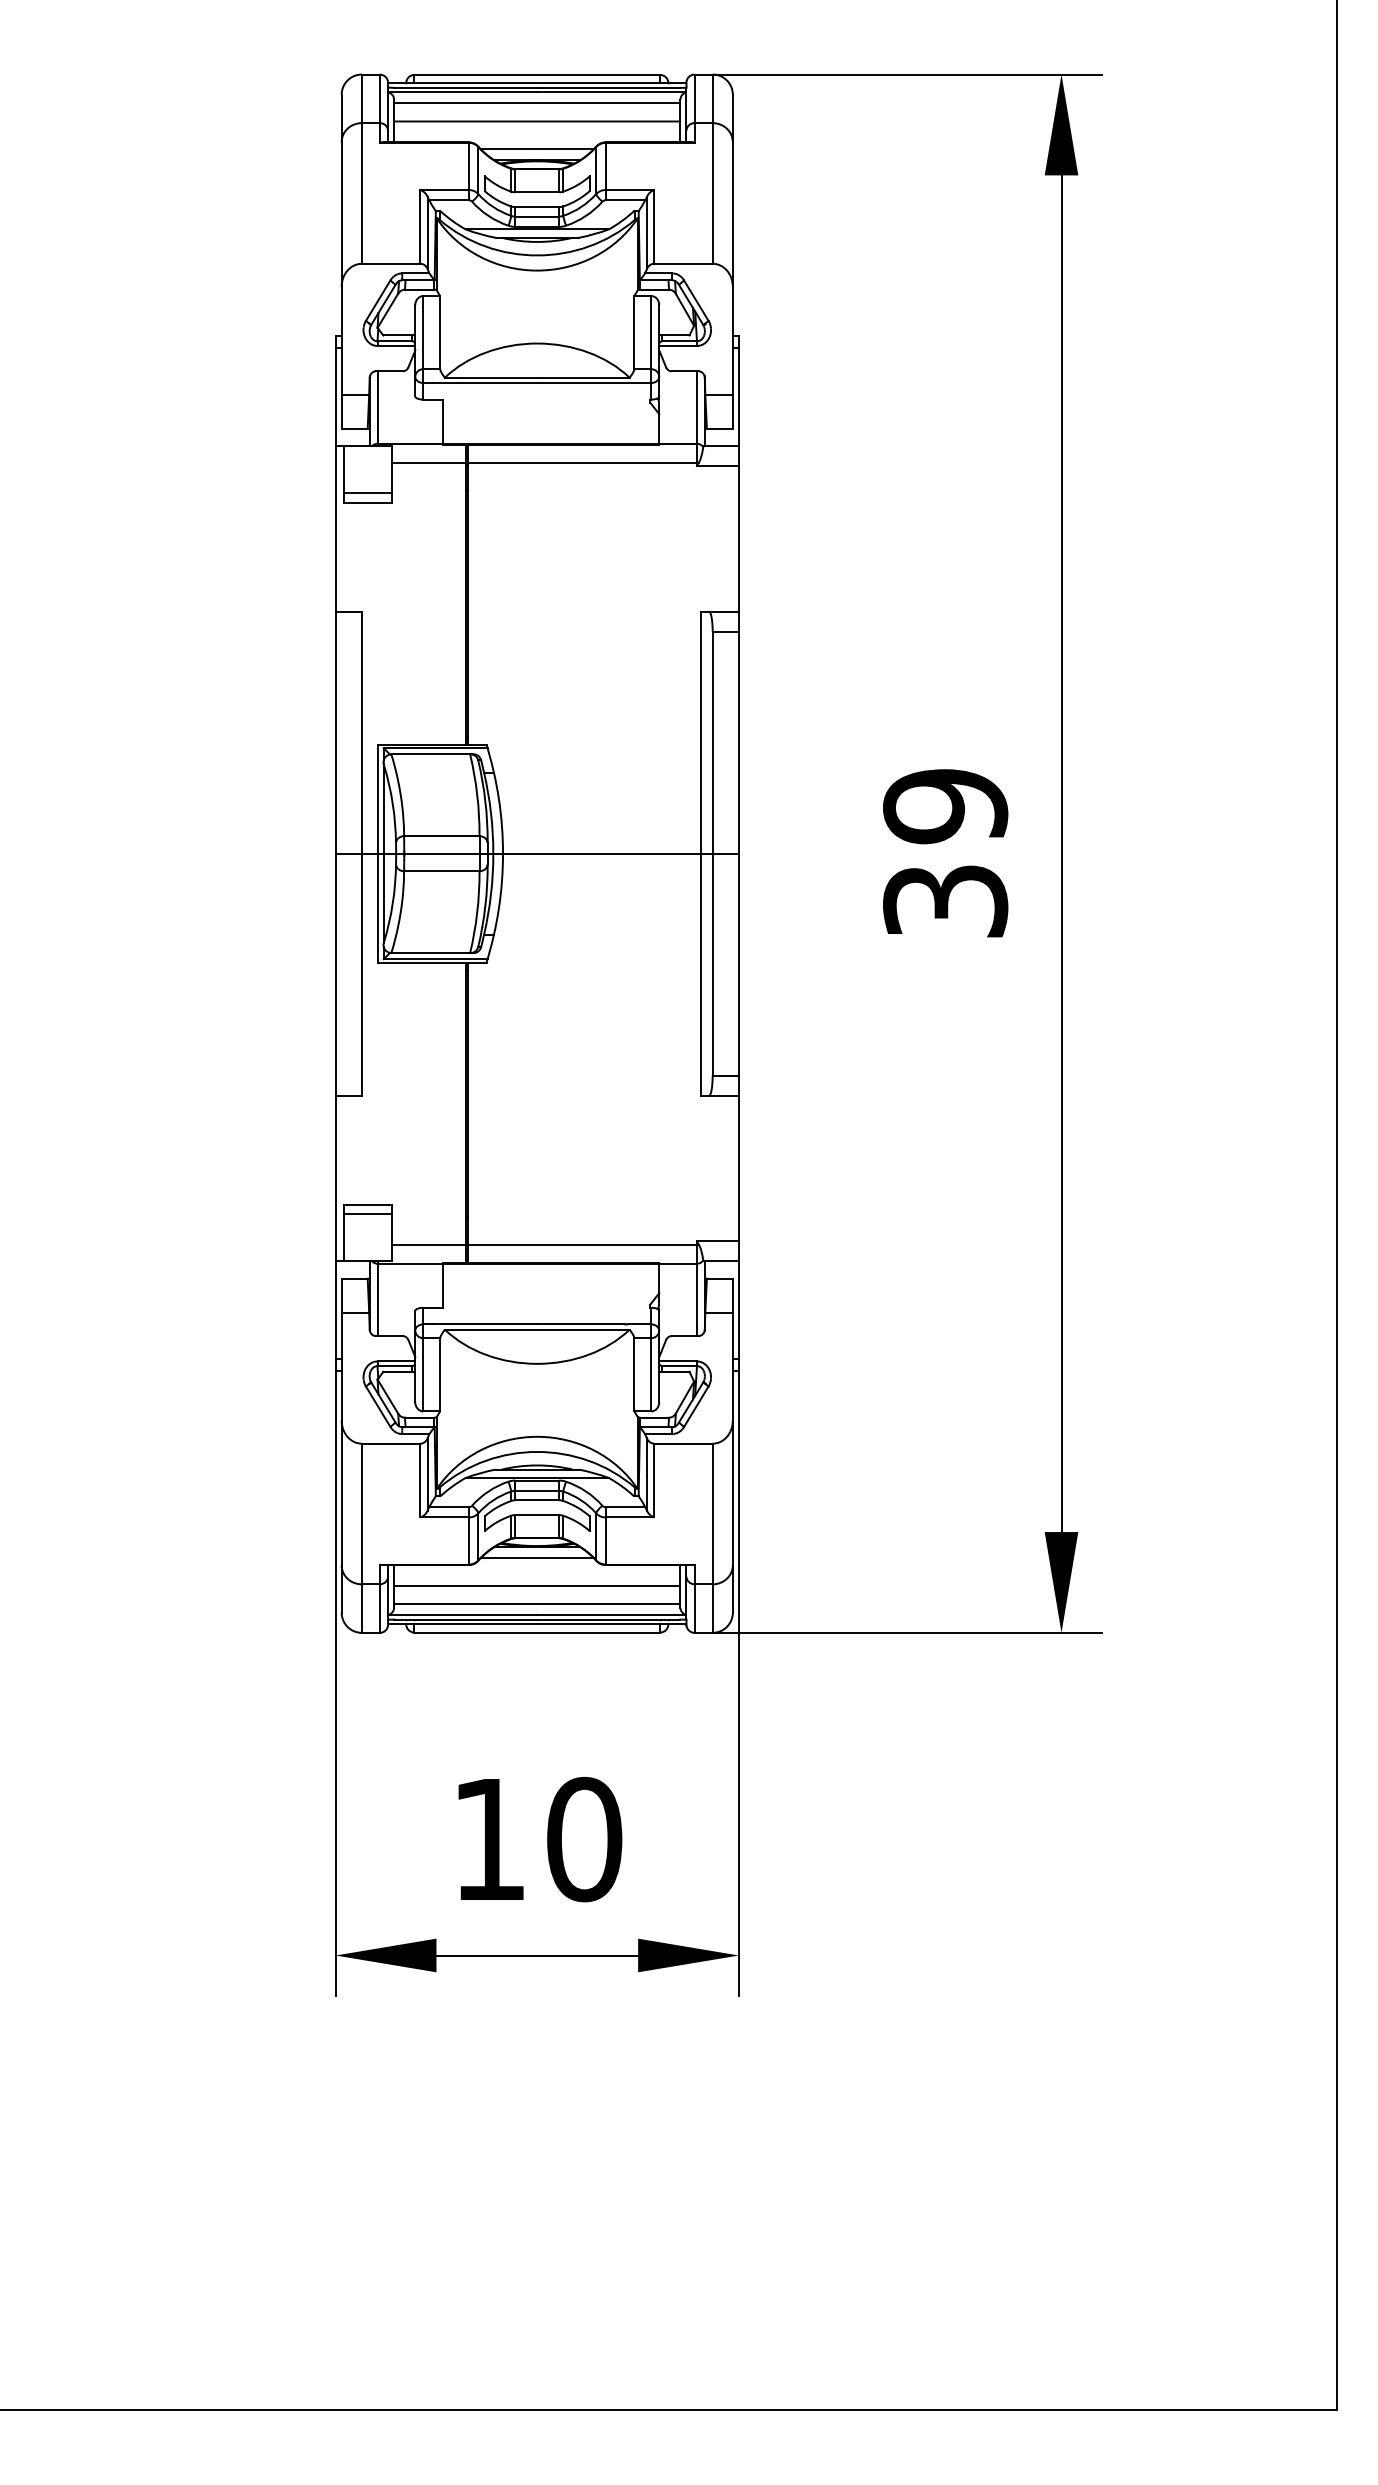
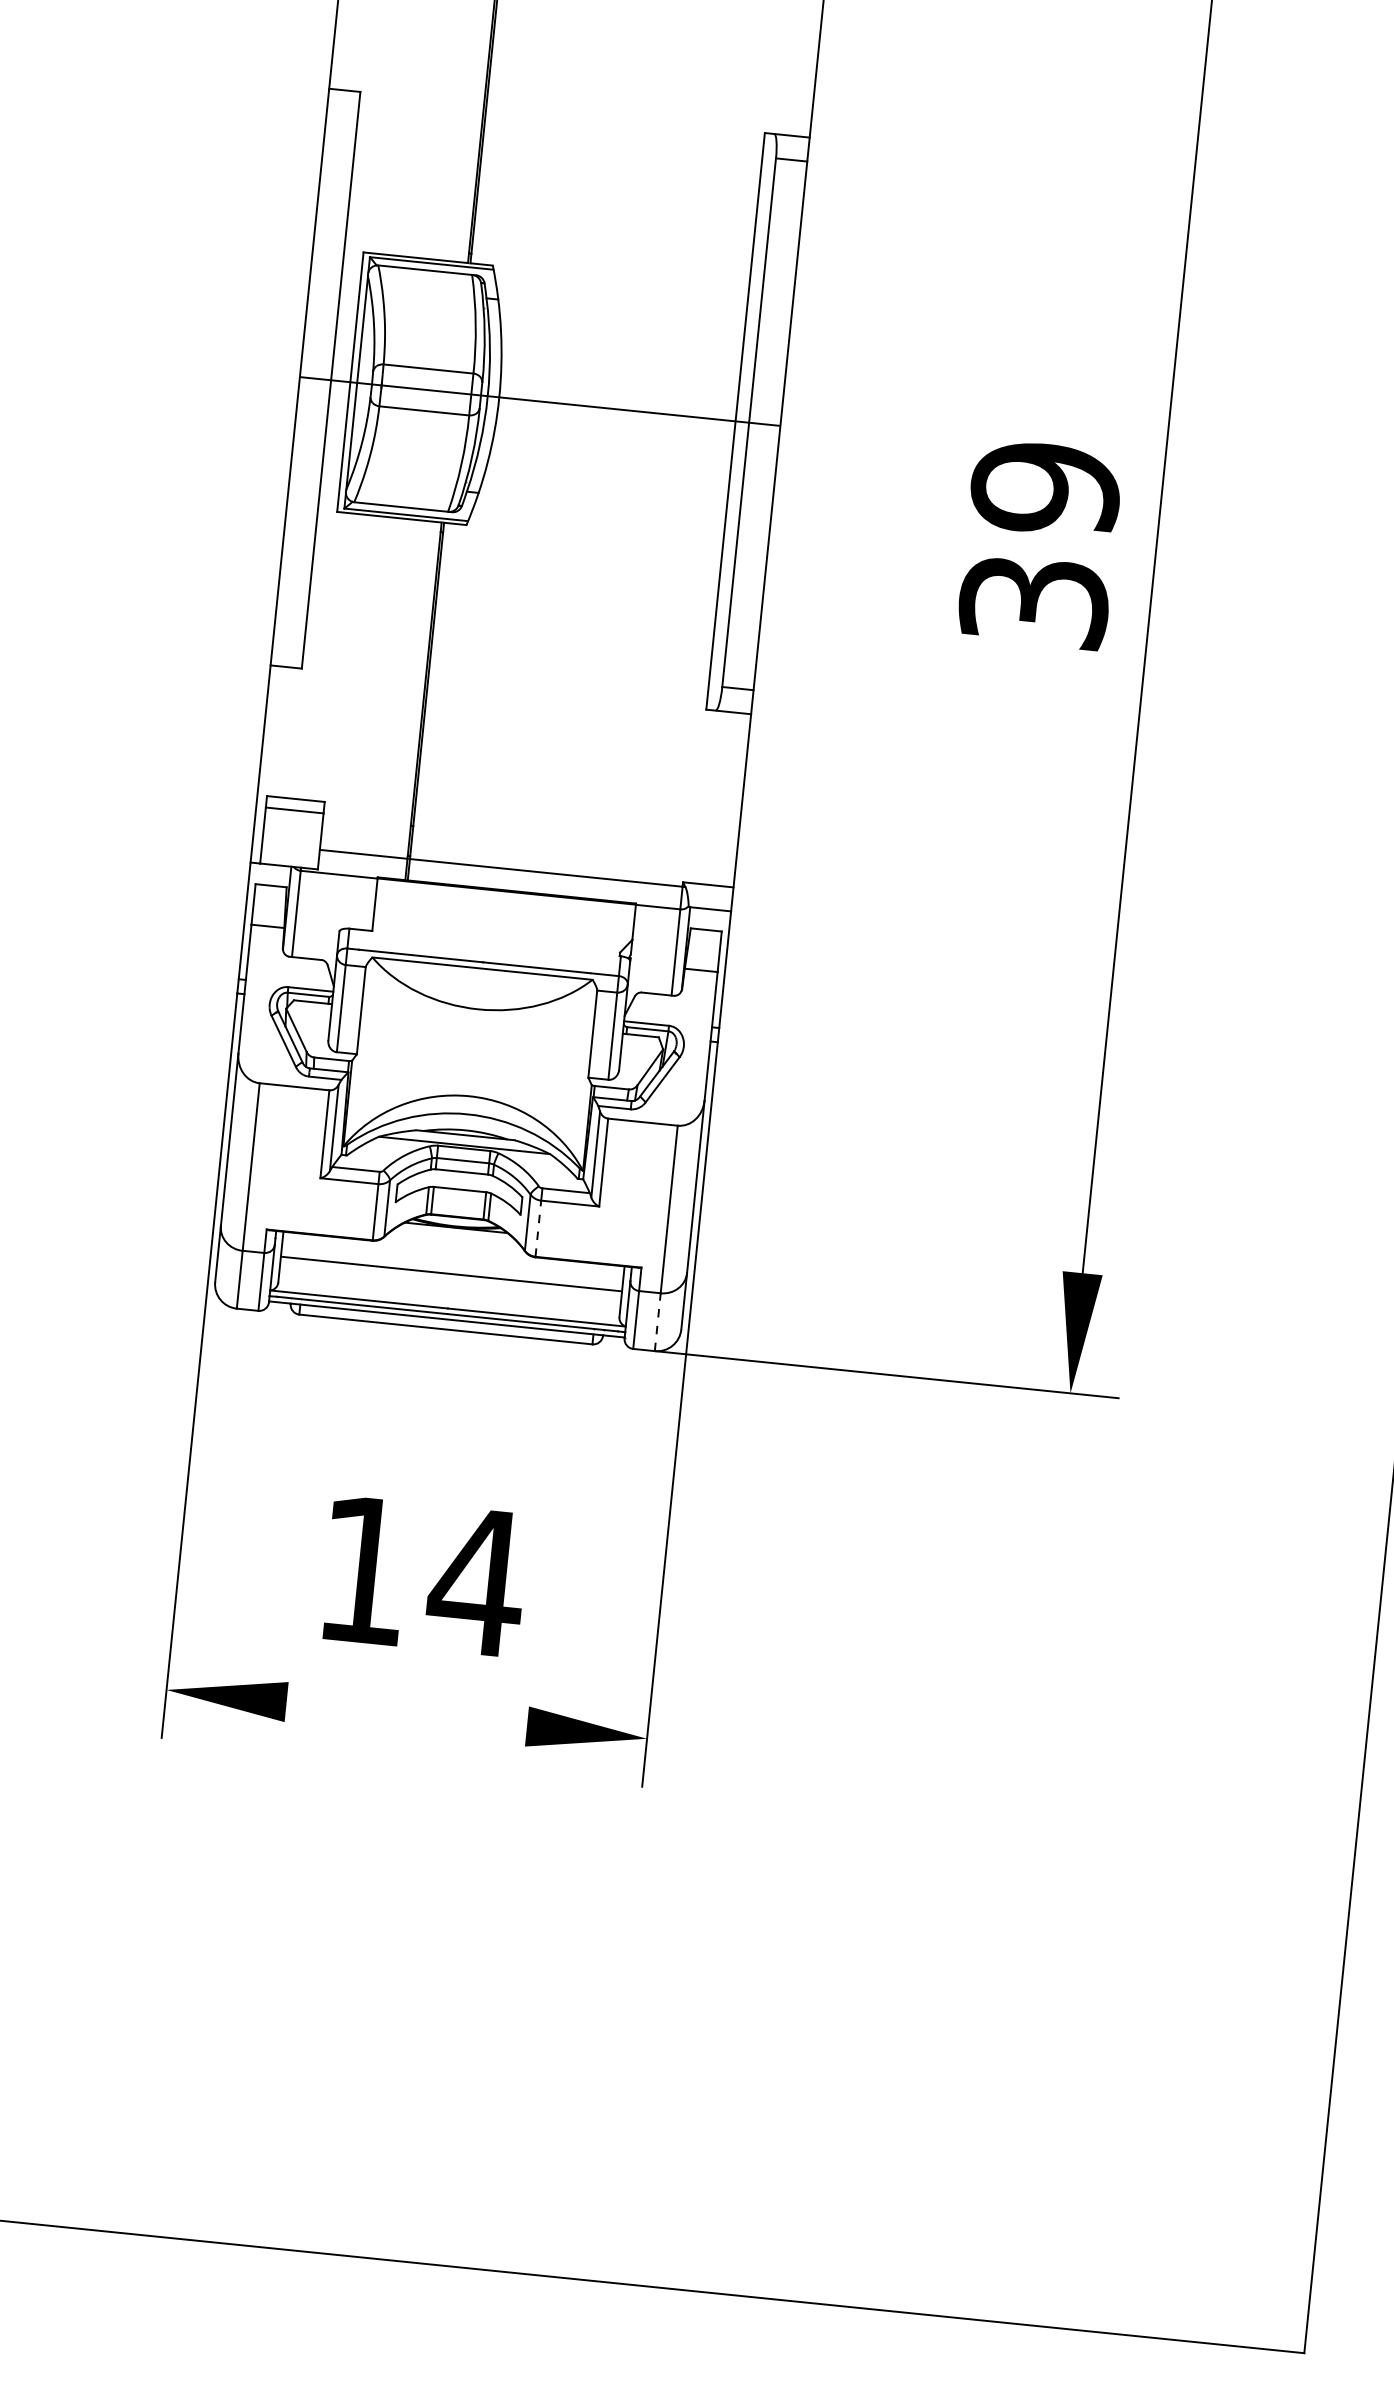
text: (945, 853) -> (1039, 544), moved
line: (605, 1541) -> (538, 1229), solid -> dashed
line: (537, 1558) -> (455, 1241), removed
line: (537, 1604) -> (449, 1296), removed
line: (712, 1608) -> (657, 1322), solid -> dashed
text: (583, 1839) -> (475, 1581), 10 -> 14
line: (537, 1955) -> (407, 1714), removed

